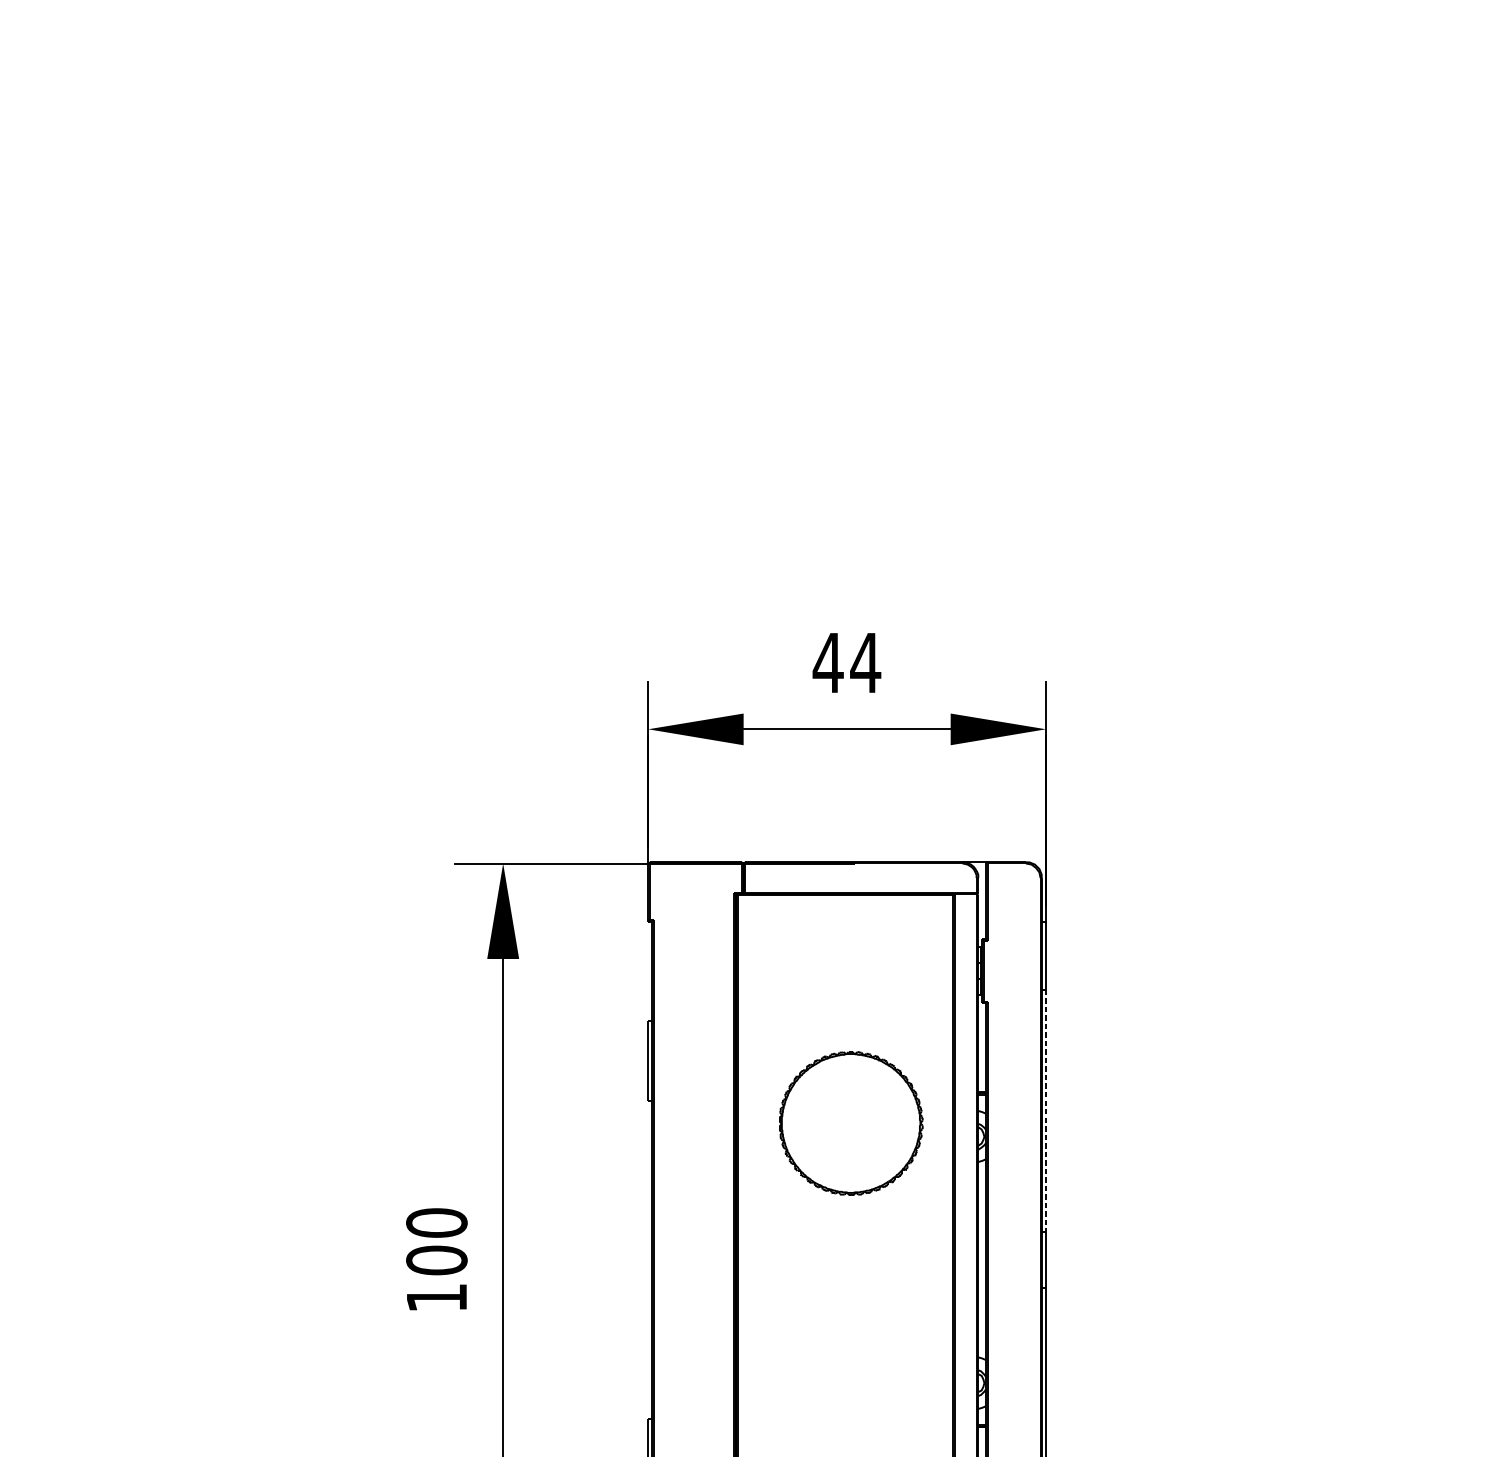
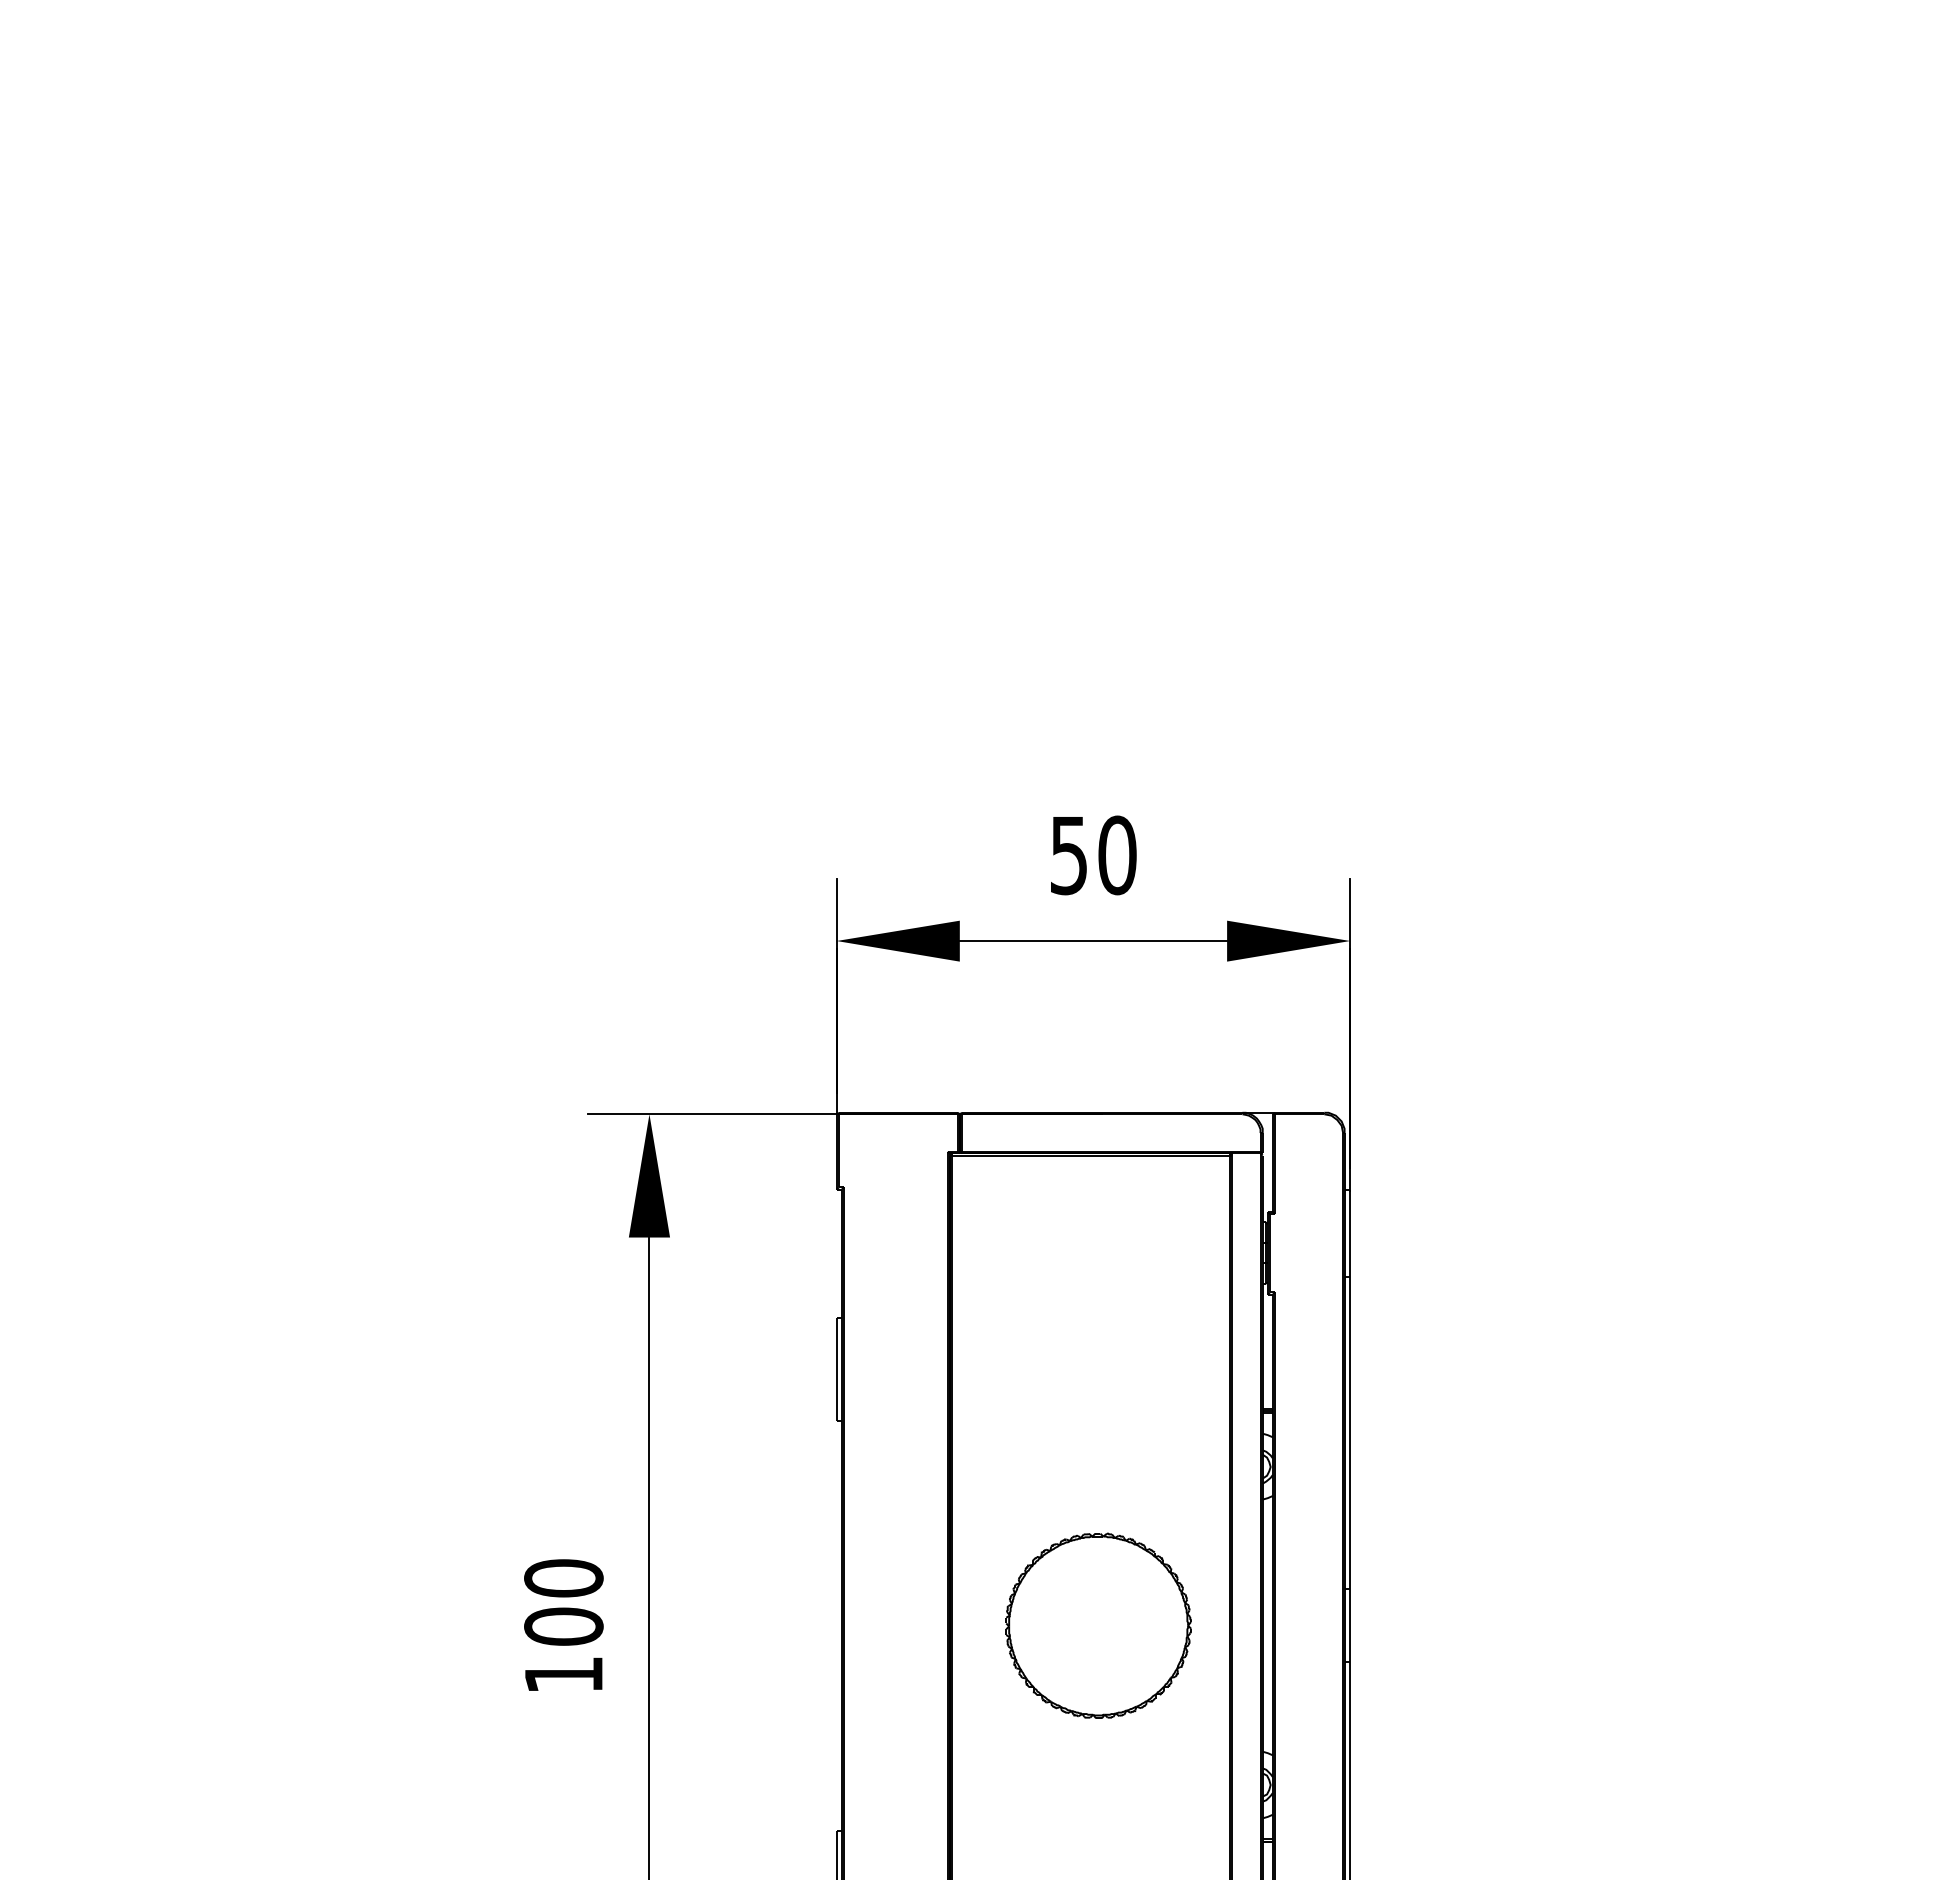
text: (846, 663) -> (1092, 855), 44 -> 50
line: (1046, 1110) -> (1350, 1433), dashed -> solid
part: (851, 1123) -> (1098, 1625), moved

